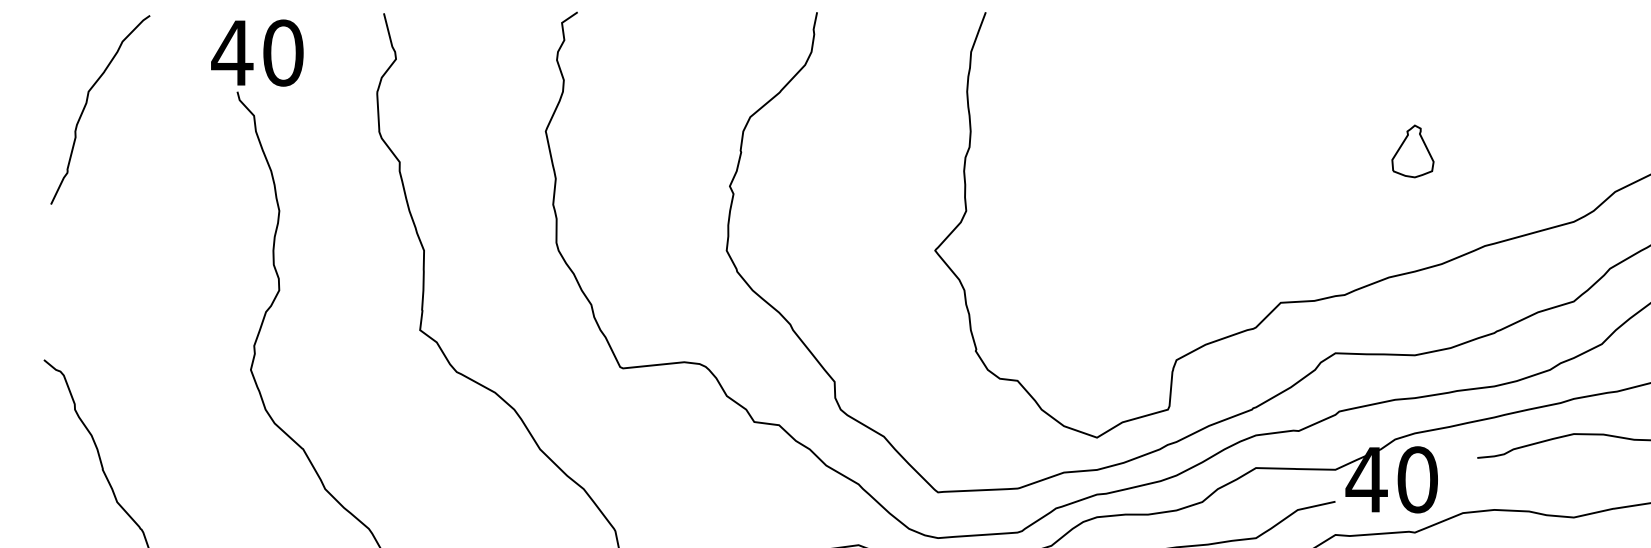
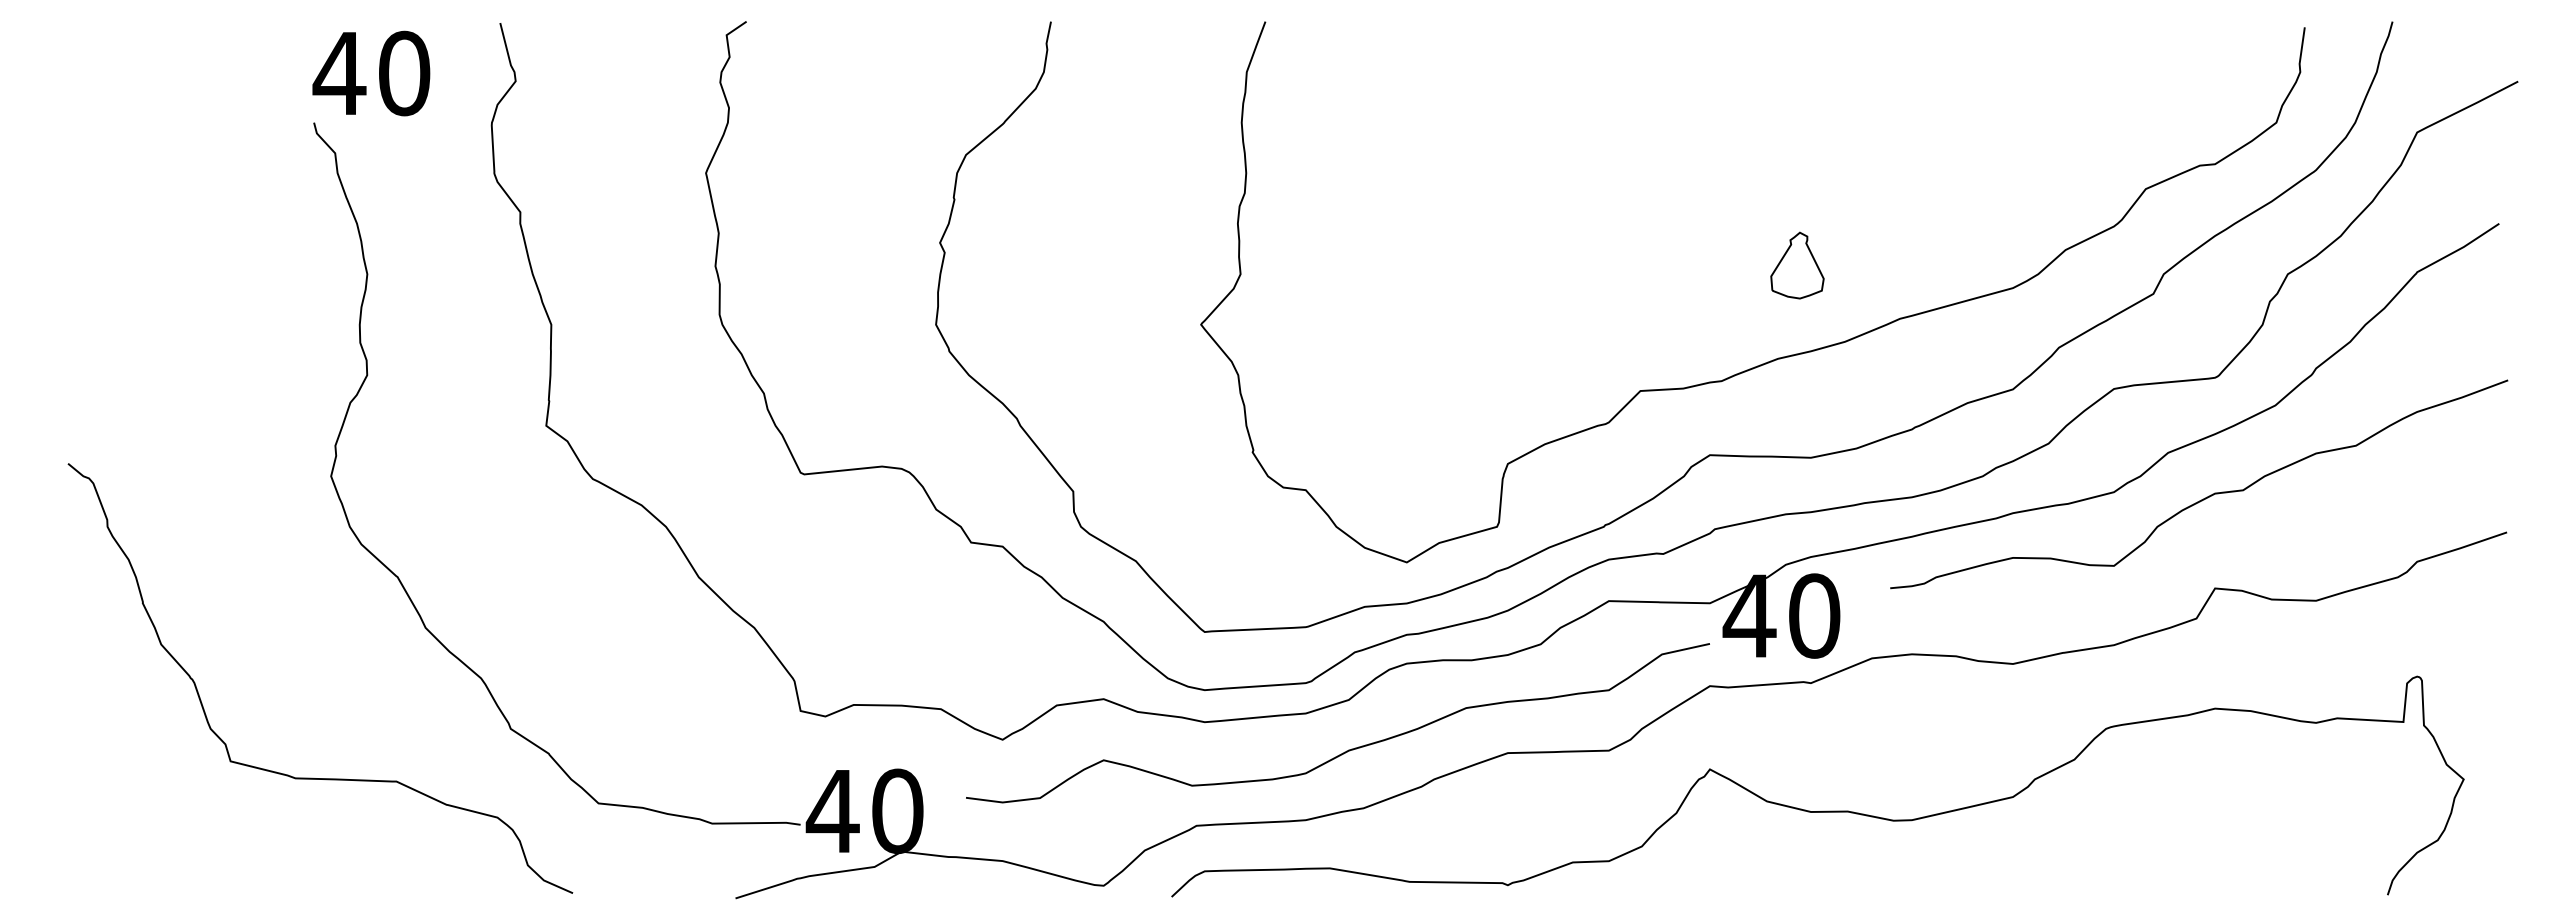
text: (257, 53) -> (371, 73), moved
curve: (87, 102) -> (123, 136), removed
part: (1412, 151) -> (1797, 265), moved

